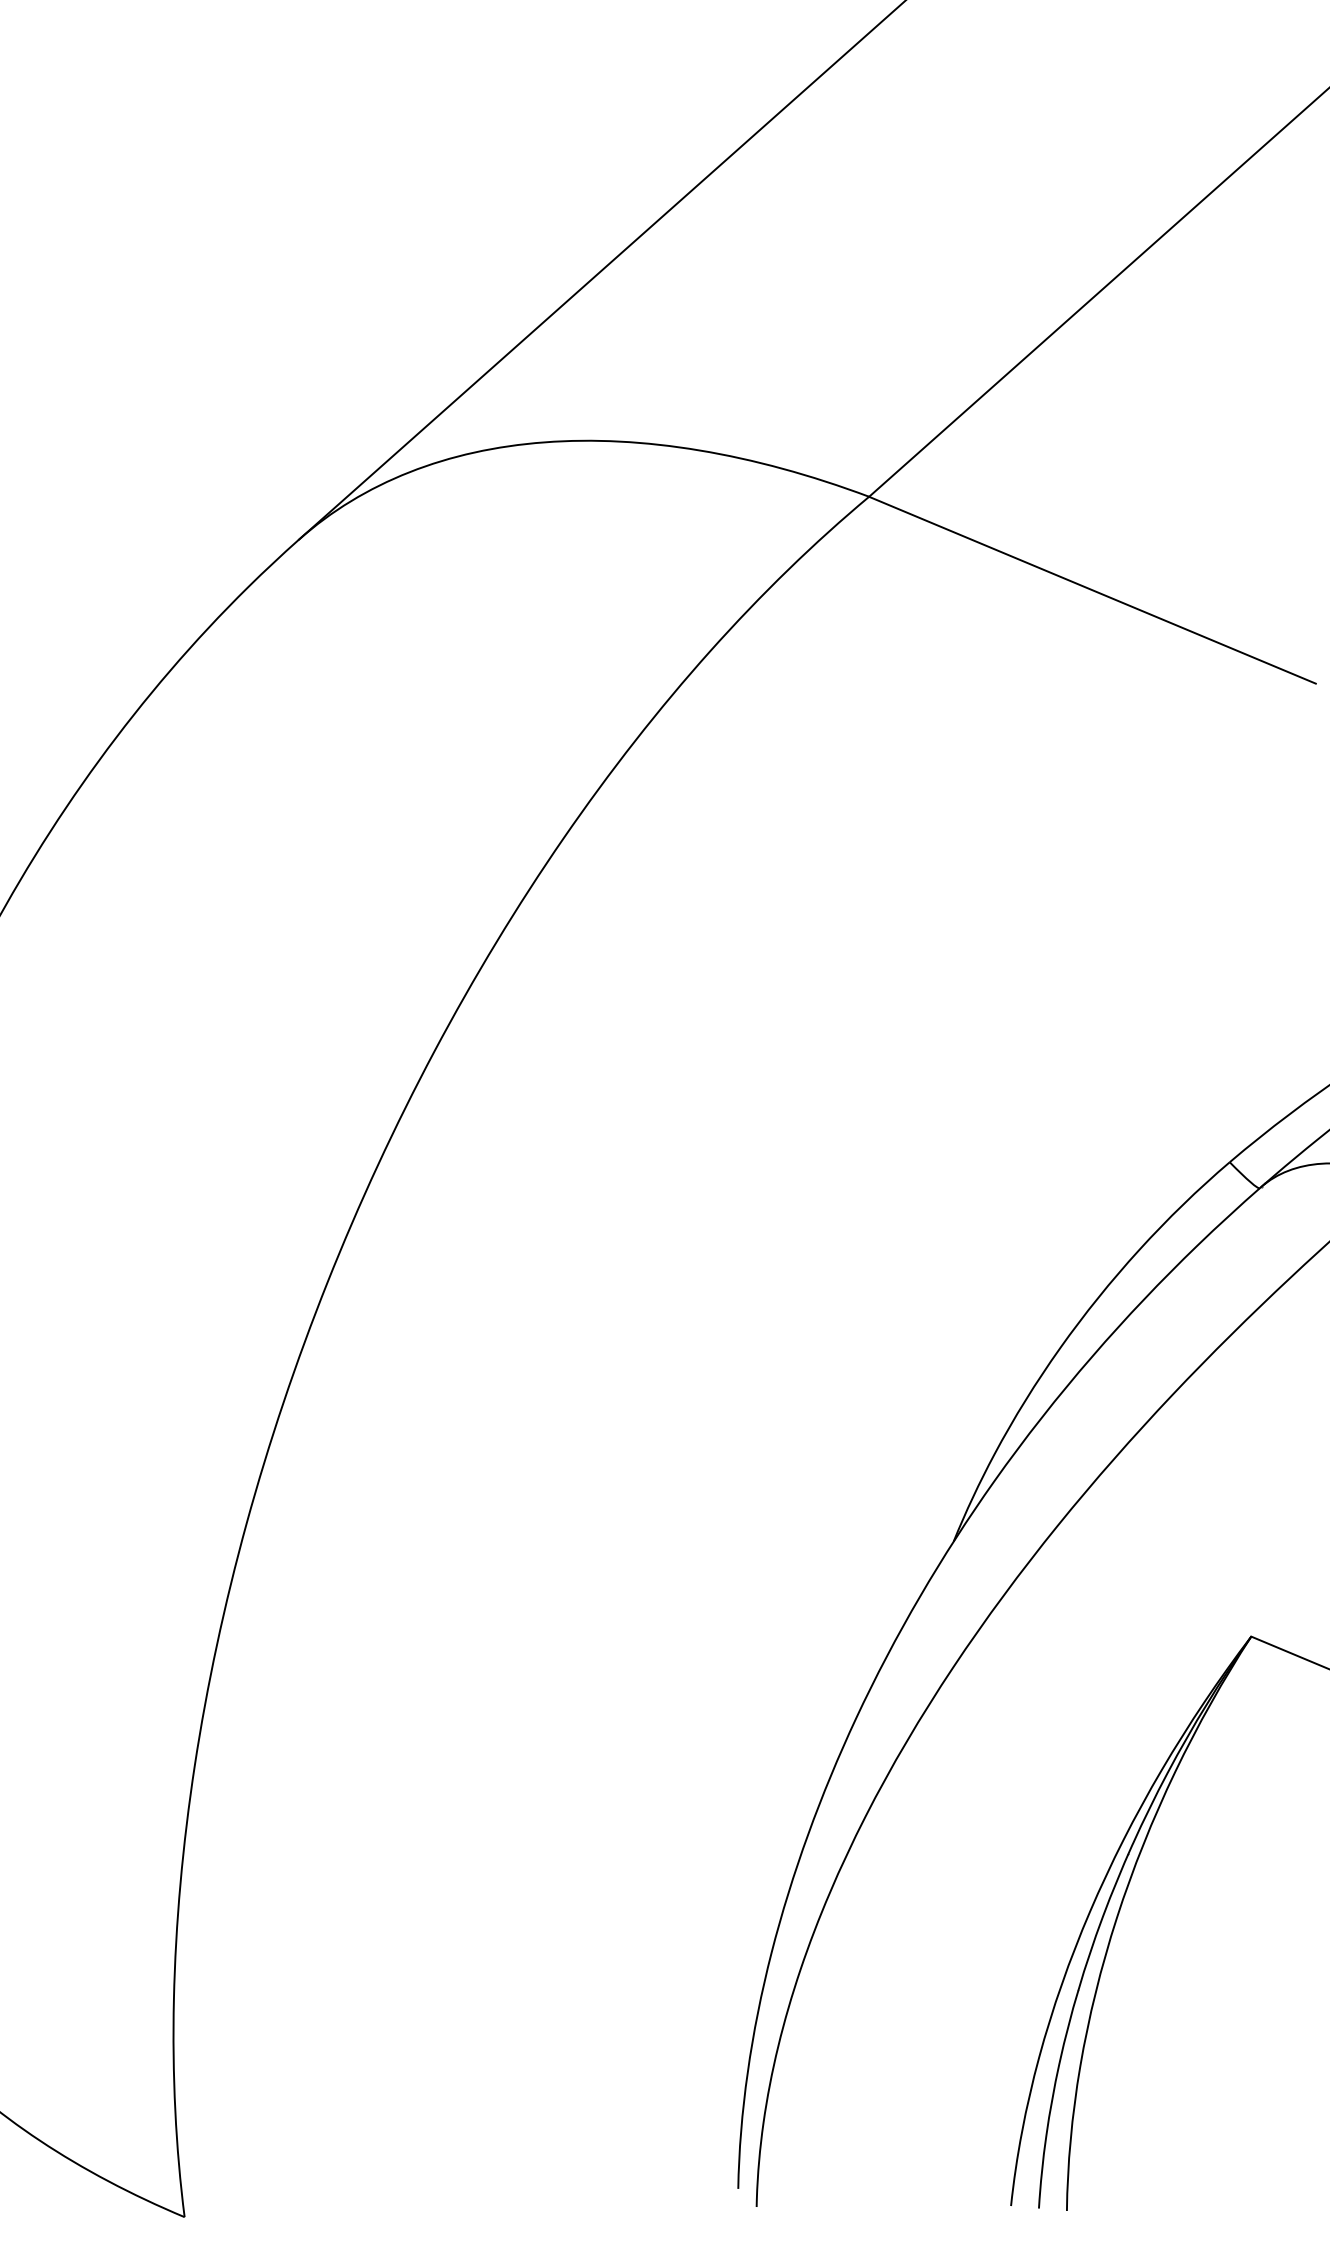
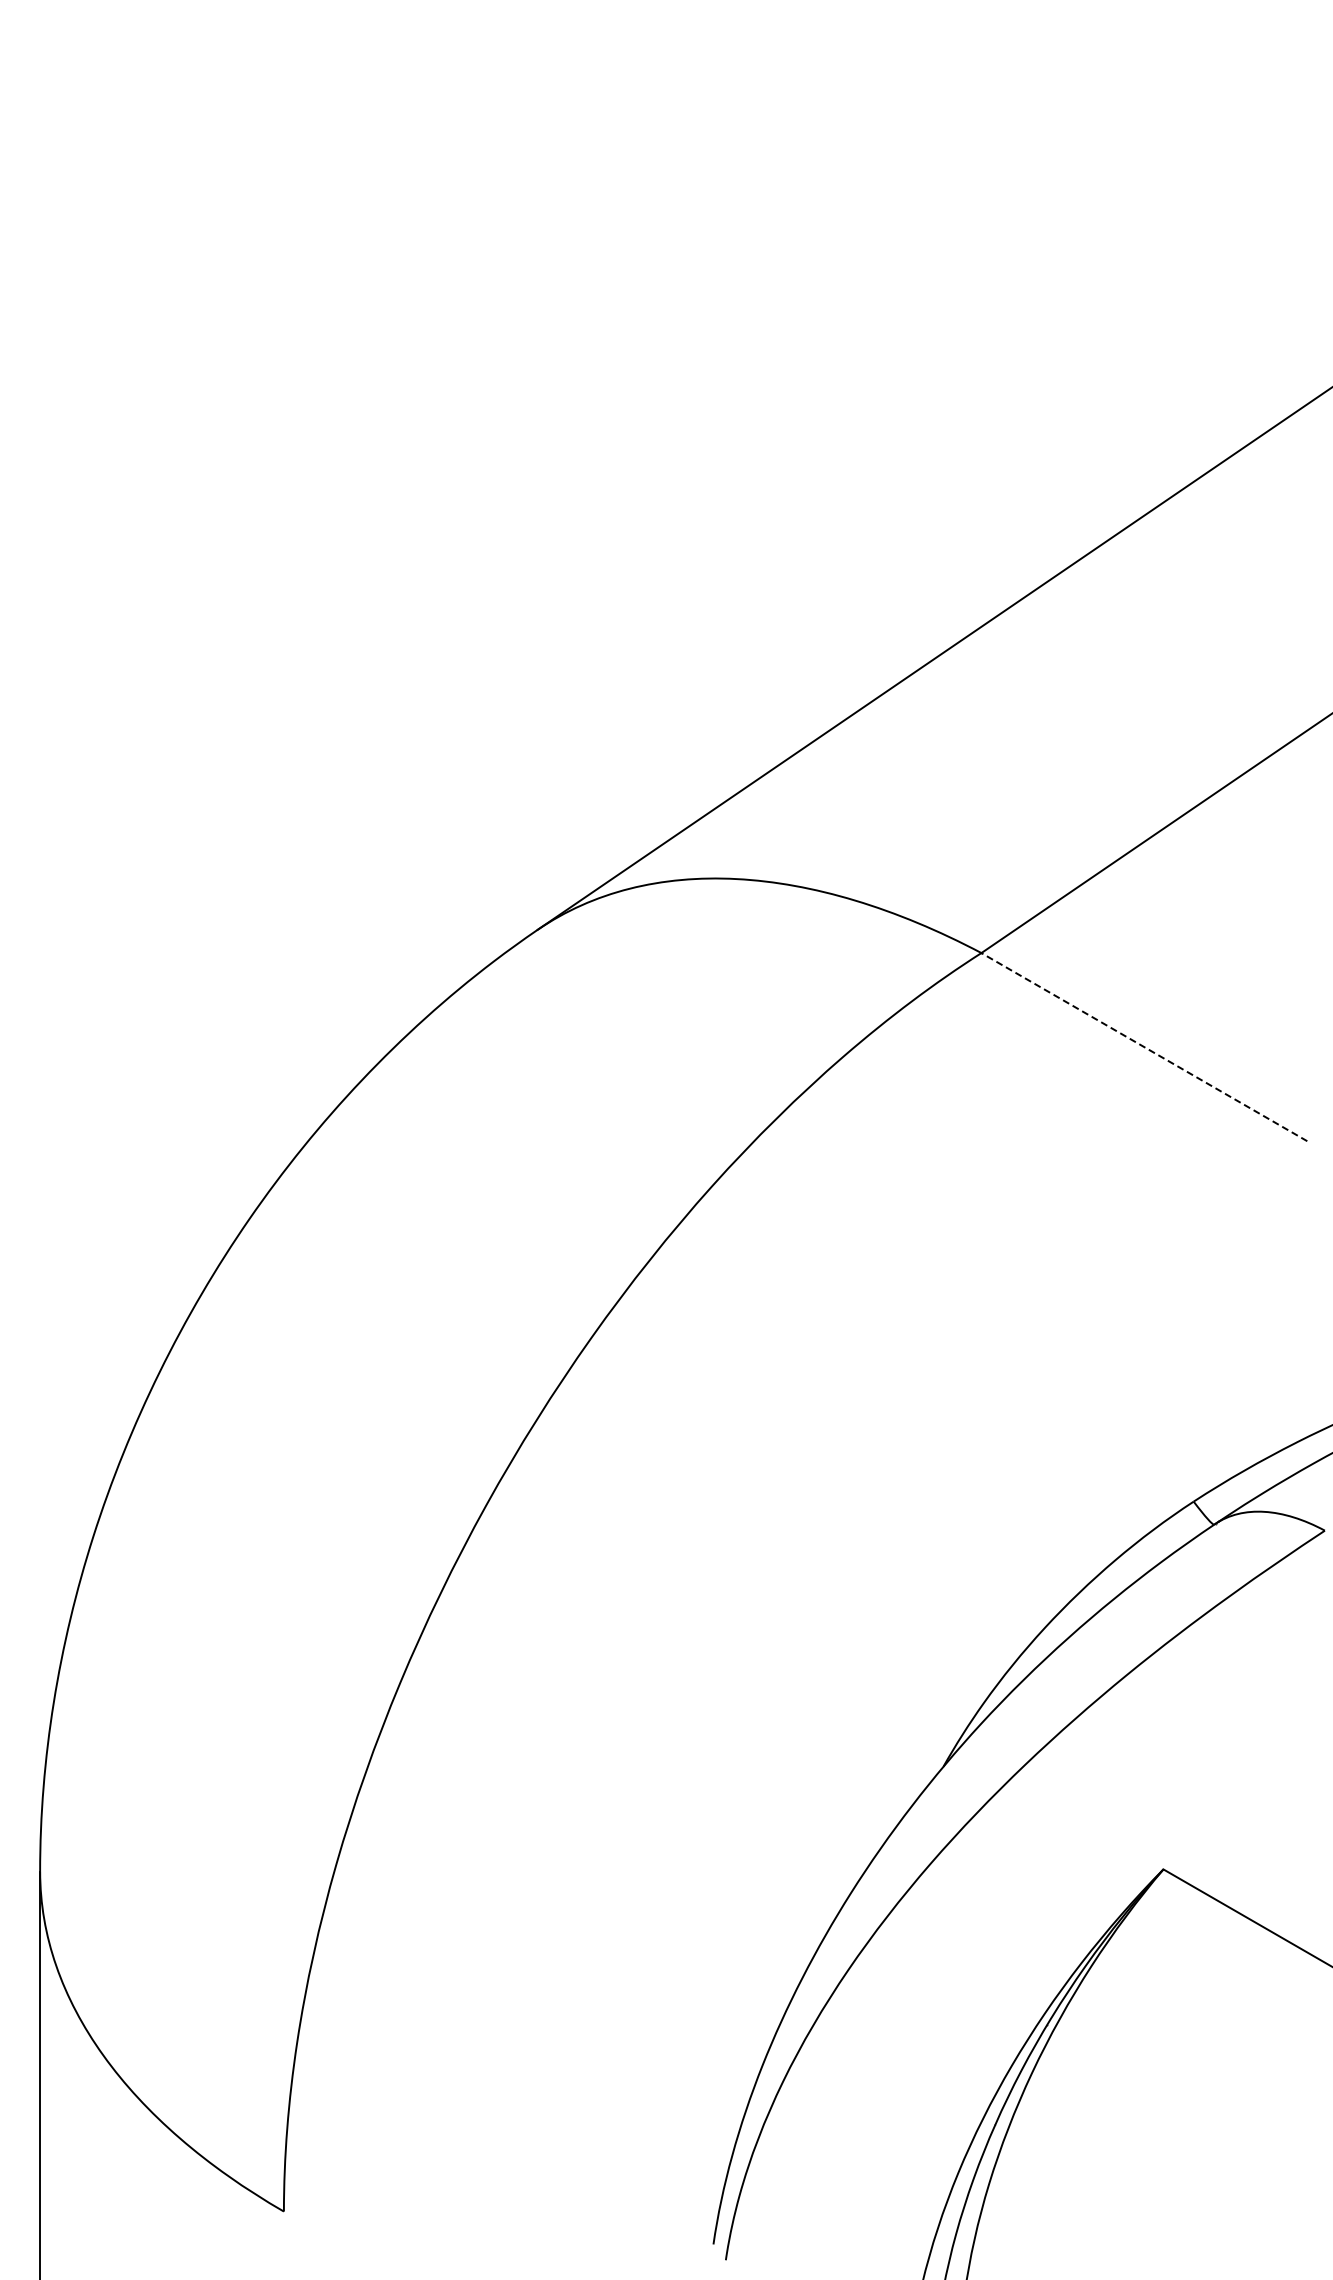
line: (1091, 589) -> (1143, 1046), solid -> dashed

